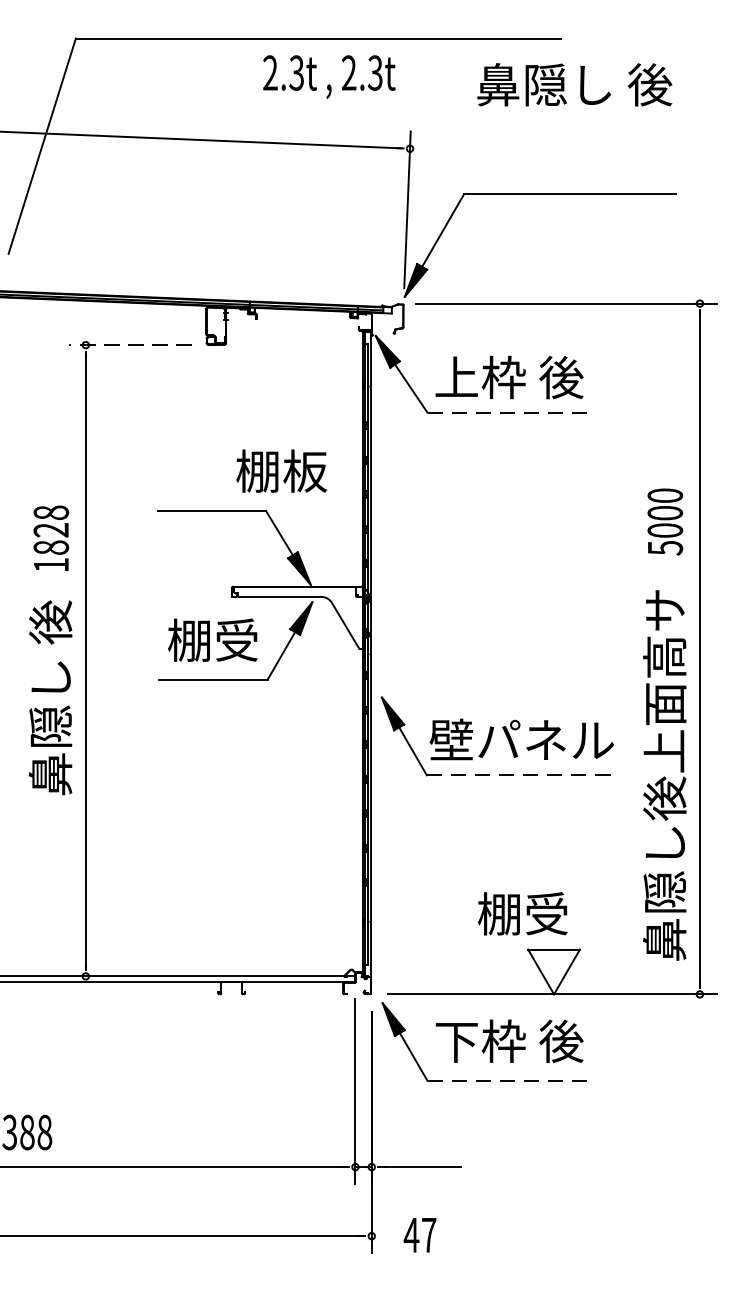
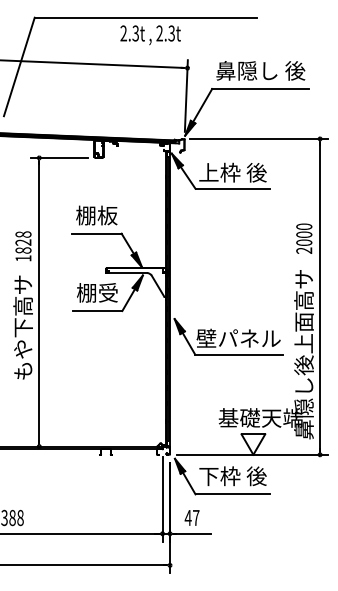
text: (573, 83) -> (260, 70), moved
line: (130, 344) -> (59, 157), dashed -> solid
line: (510, 412) -> (233, 188), dashed -> solid
text: (280, 471) -> (96, 215), moved
text: (665, 547) -> (304, 250), 5000 -> 2000
text: (51, 713) -> (23, 326), 鼻隠し 後 -> もや下高サ
line: (521, 775) -> (238, 354), dashed -> solid
text: (569, 912) -> (260, 417), 棚受 -> 基礎天端
line: (510, 1081) -> (233, 494), dashed -> solid
text: (418, 1234) -> (191, 517), moved

